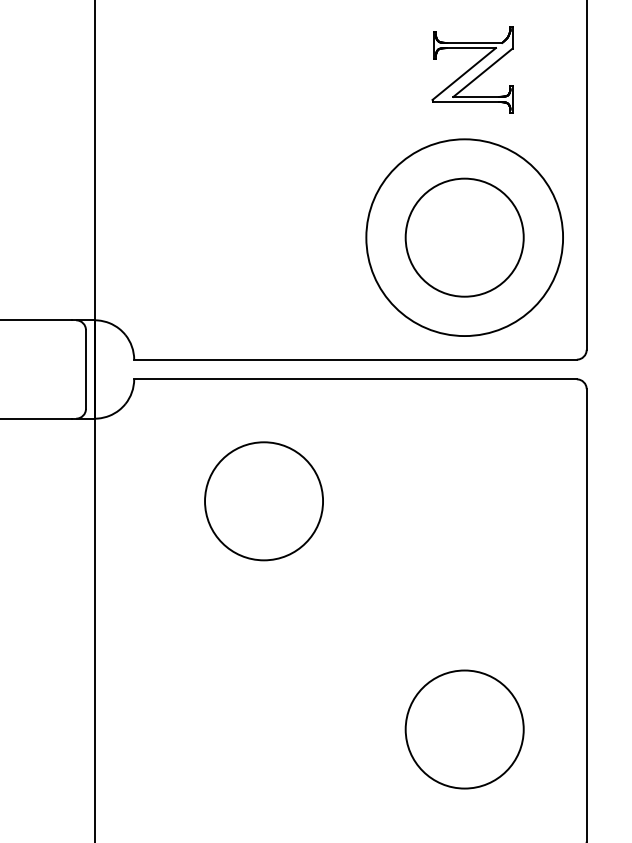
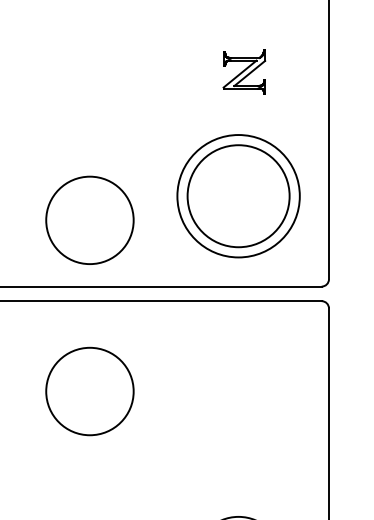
part: (472, 69) -> (244, 71), size x0.7
circle: (464, 237) -> (238, 196), size x0.7
circle: (464, 237) -> (238, 196), size x1.4
circle: (263, 270) -> (89, 220), added

